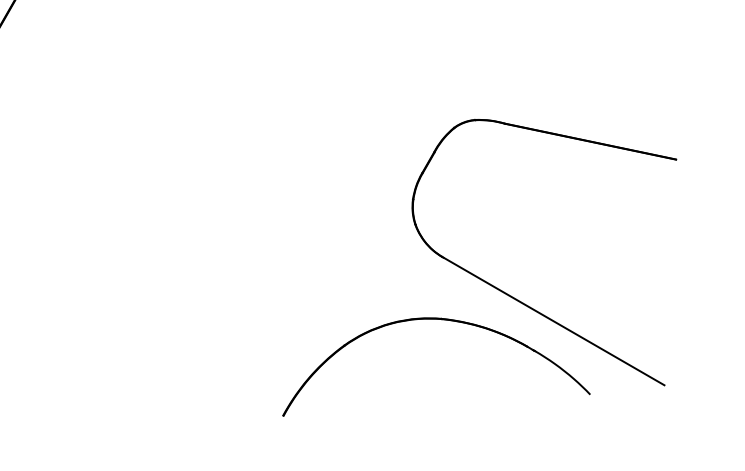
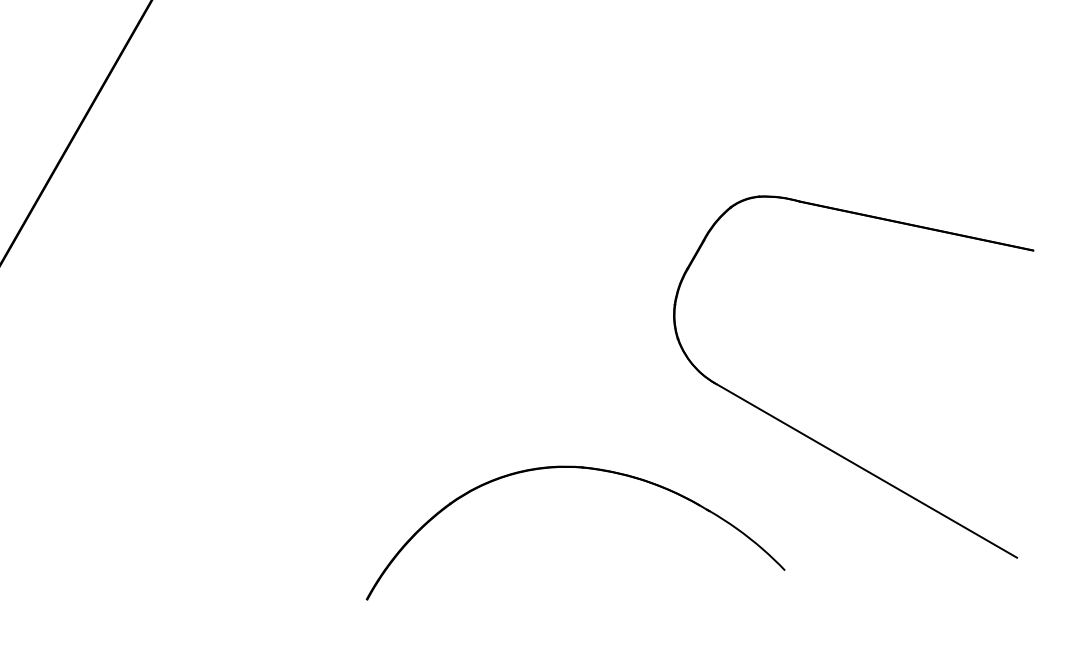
part: (437, 319) -> (576, 468), moved

